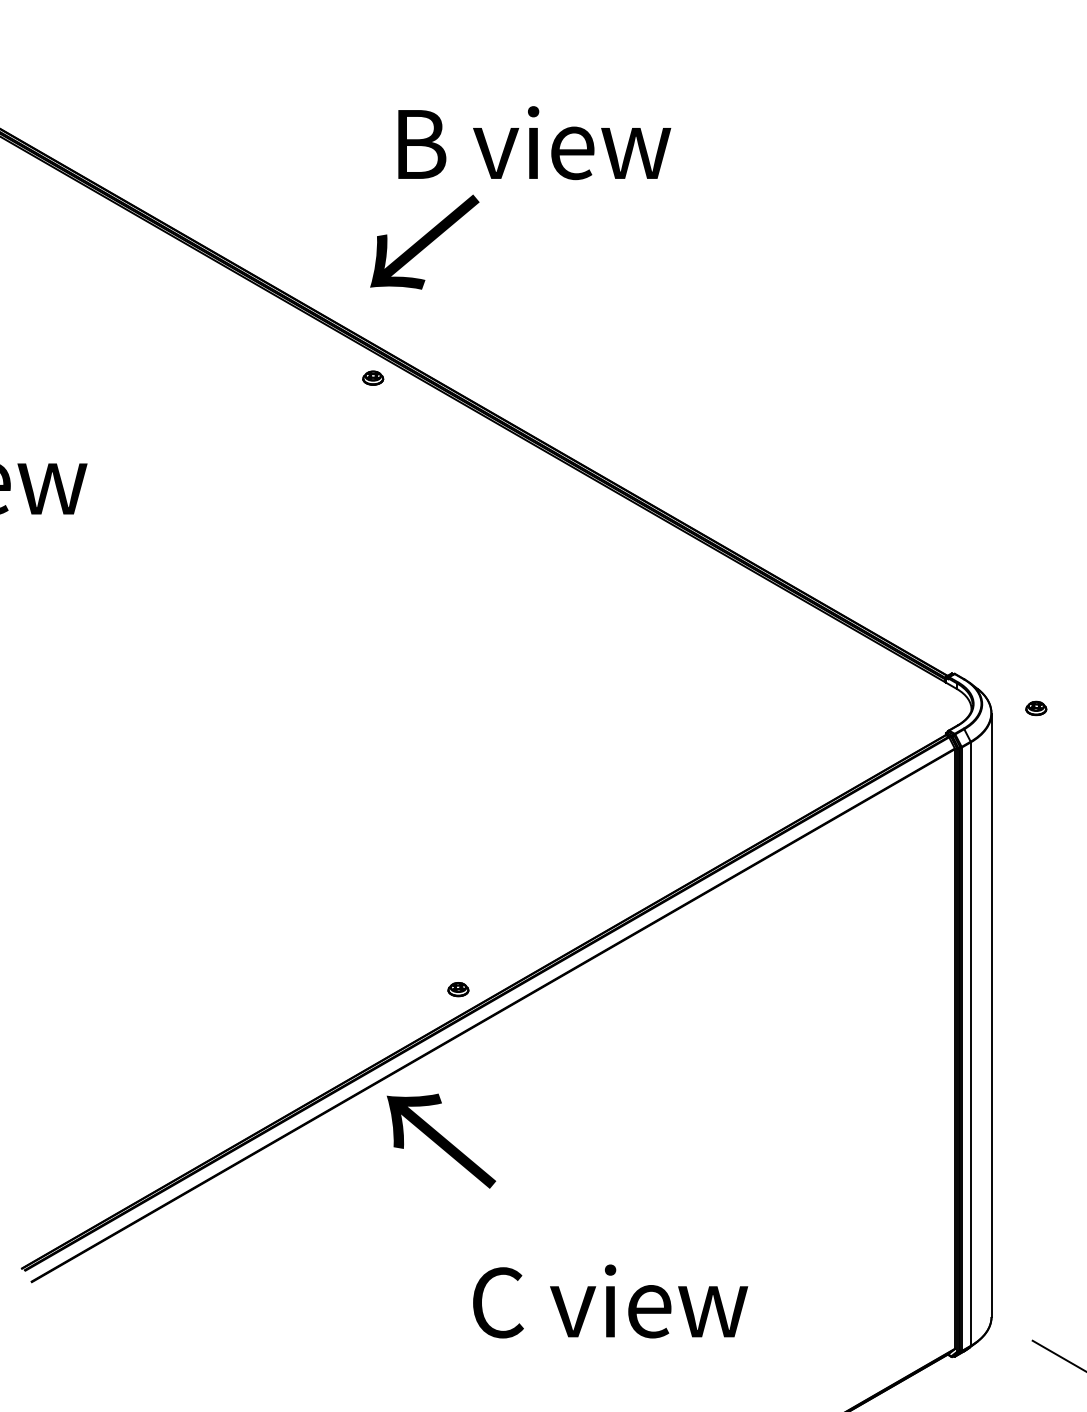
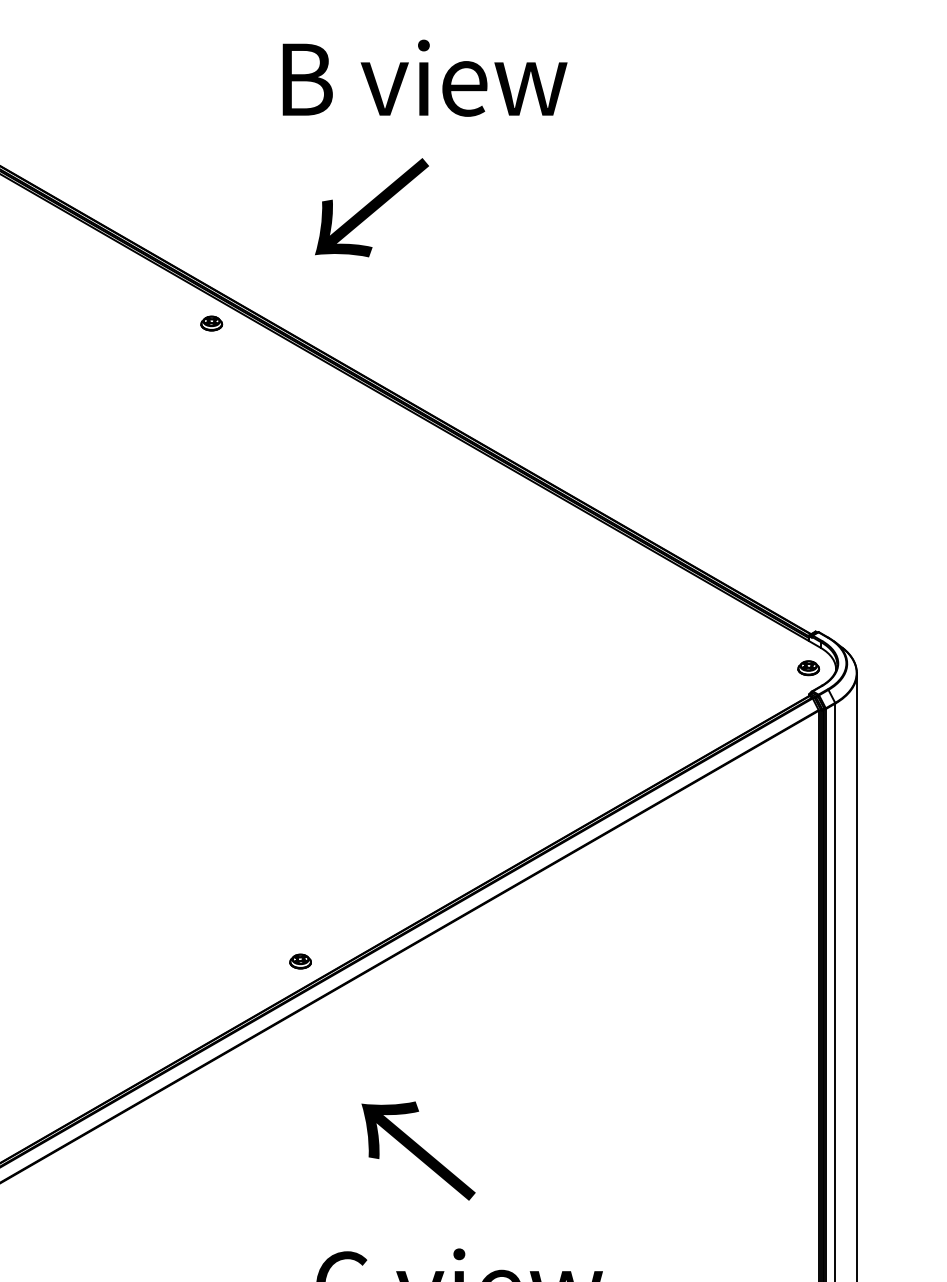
text: (534, 143) -> (424, 78), moved
text: (424, 241) -> (371, 207), moved
part: (1036, 708) -> (808, 668), moved
text: (441, 1140) -> (418, 1150), moved

